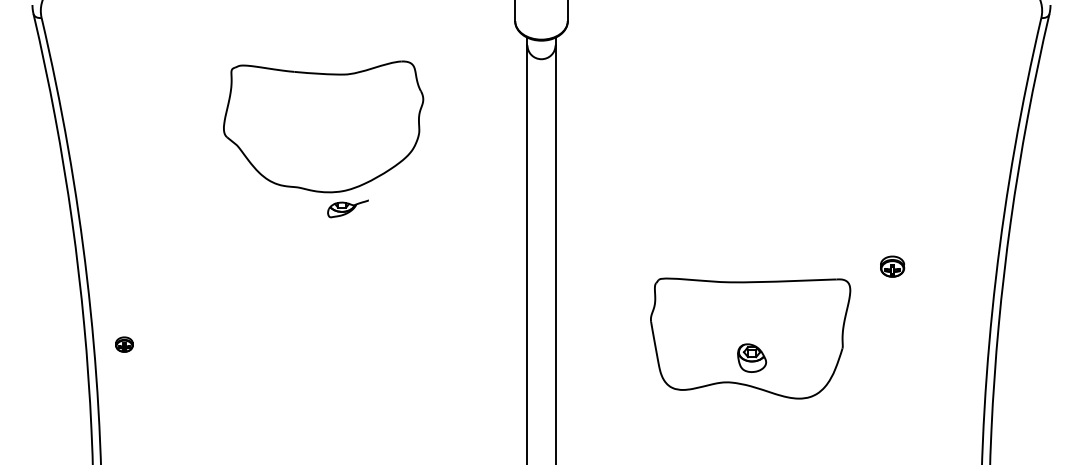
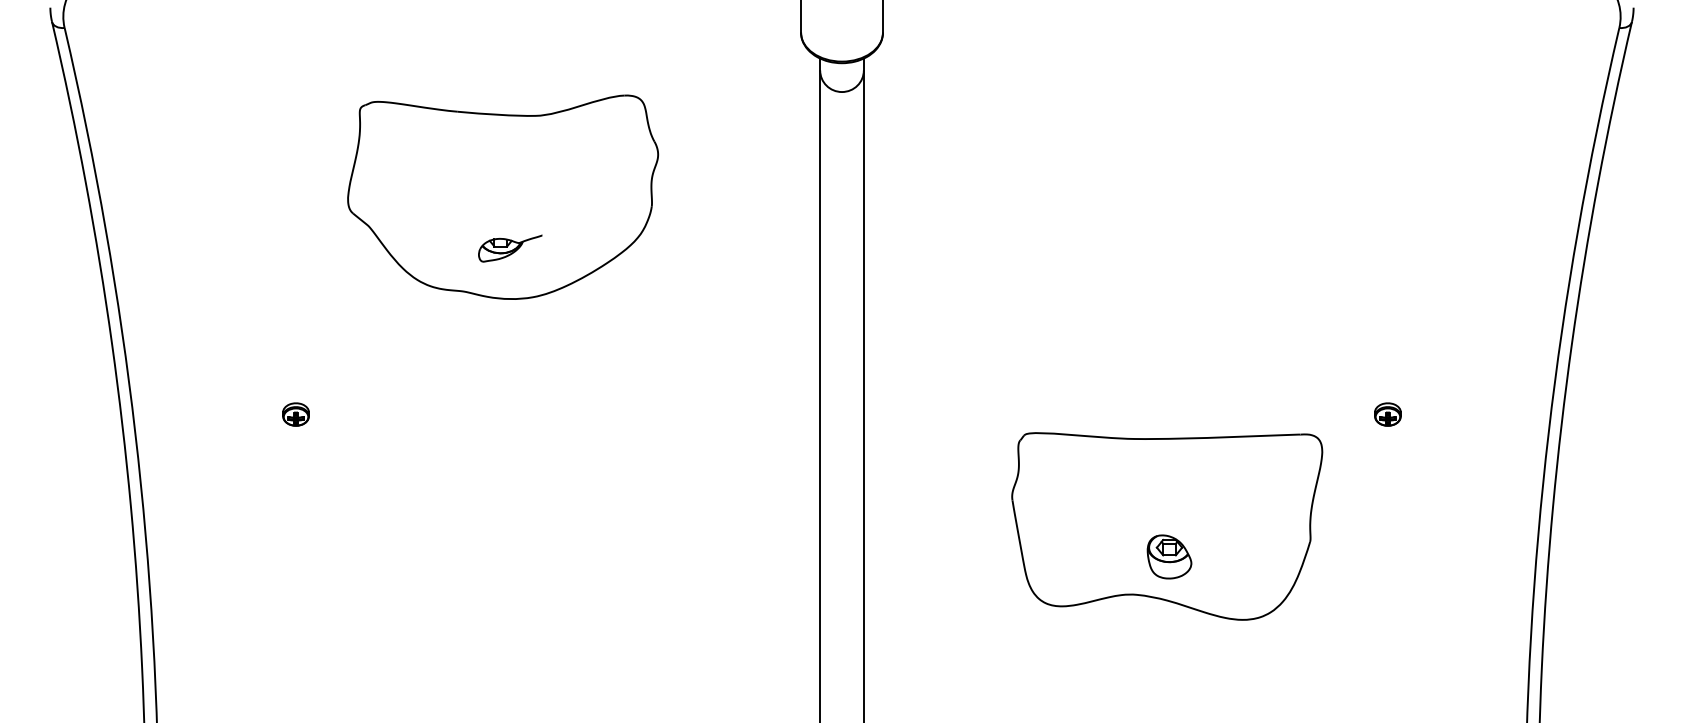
part: (347, 208) -> (509, 247), moved
part: (892, 266) -> (1387, 414), size x0.71
part: (124, 344) -> (296, 414), moved

